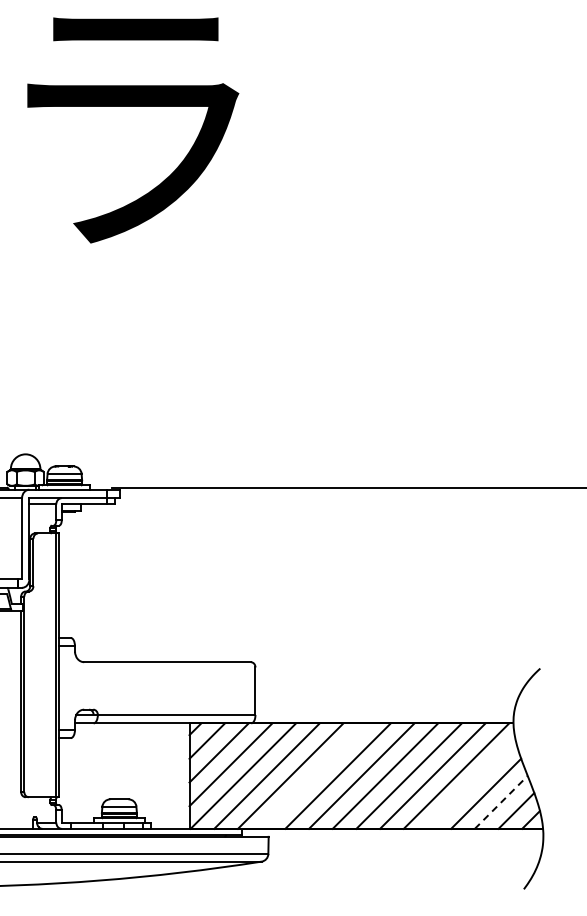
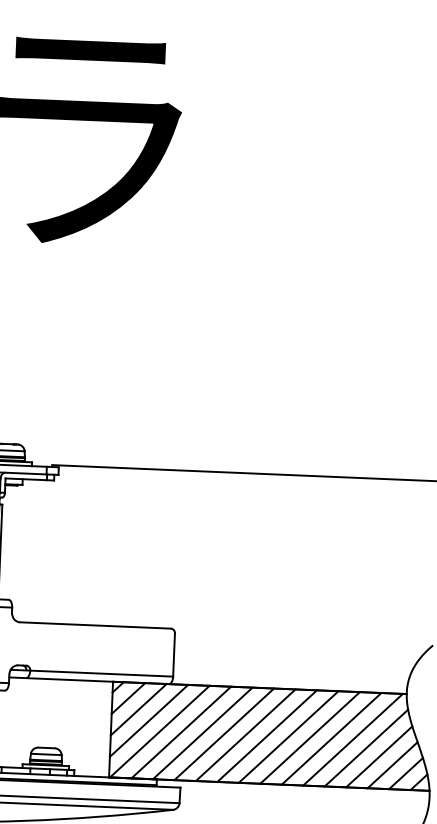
line: (314, 775) -> (224, 733), added
line: (471, 784) -> (366, 747), added
line: (501, 802) -> (392, 765), dashed -> solid

